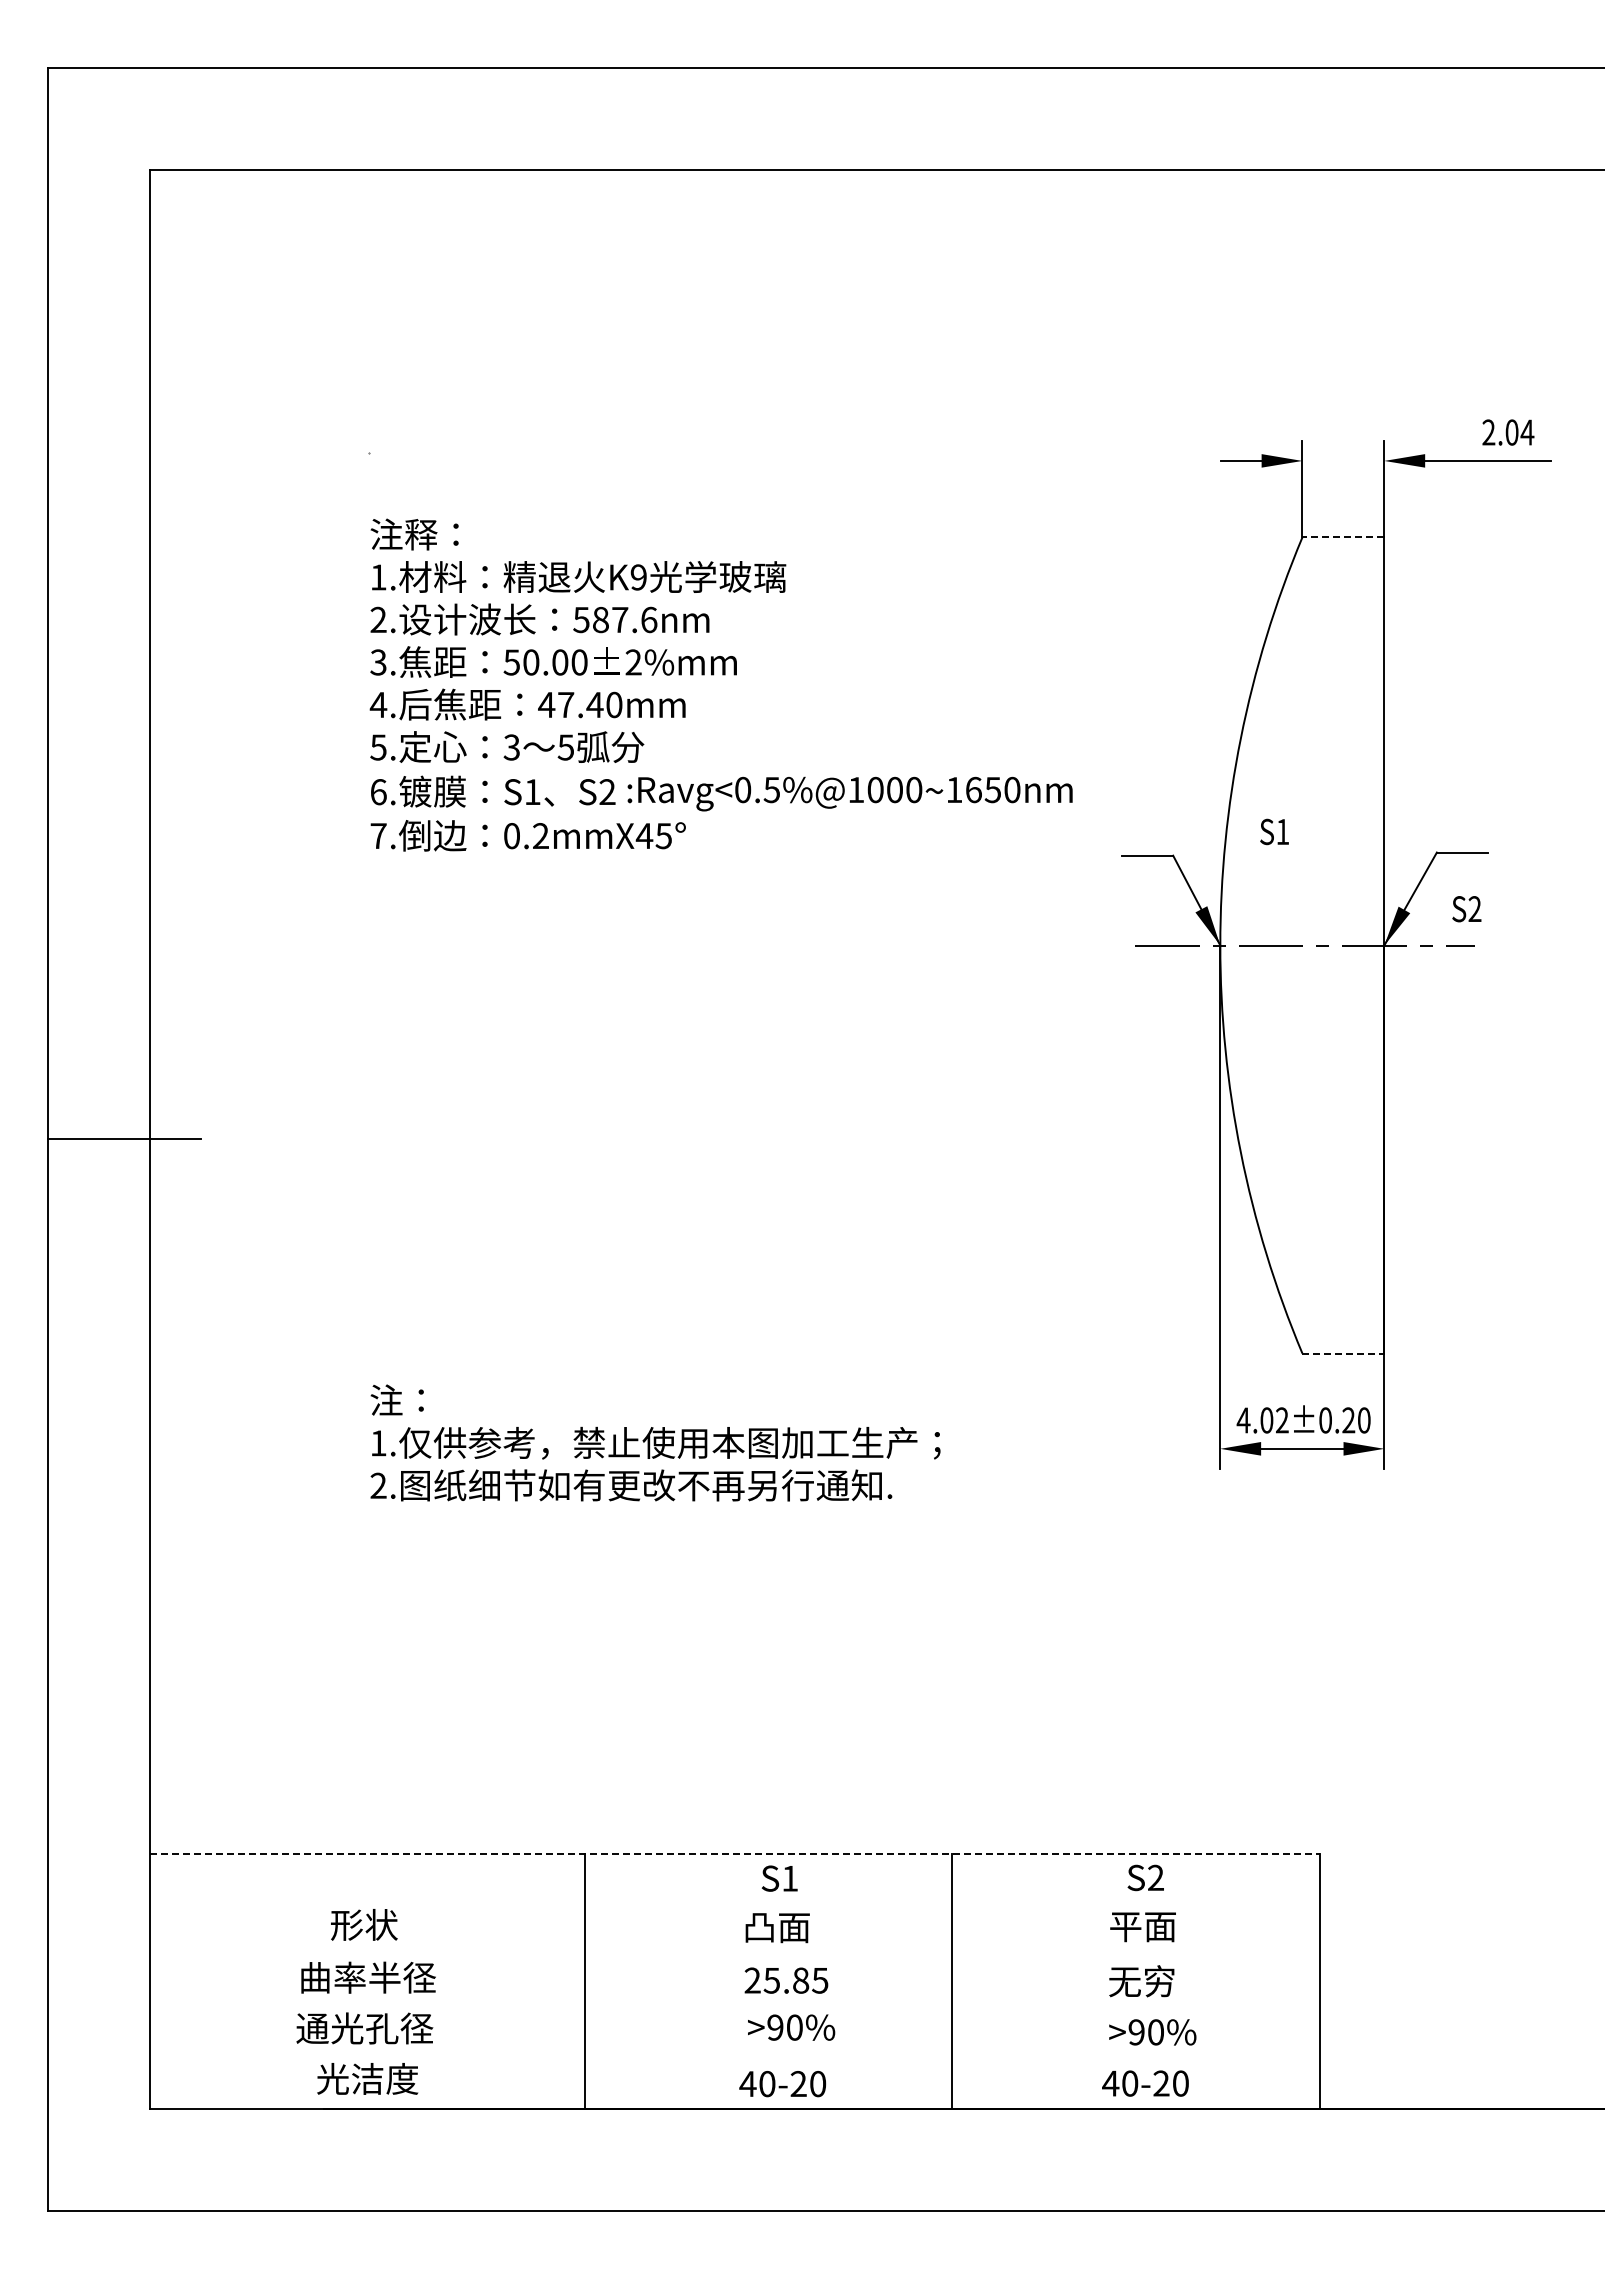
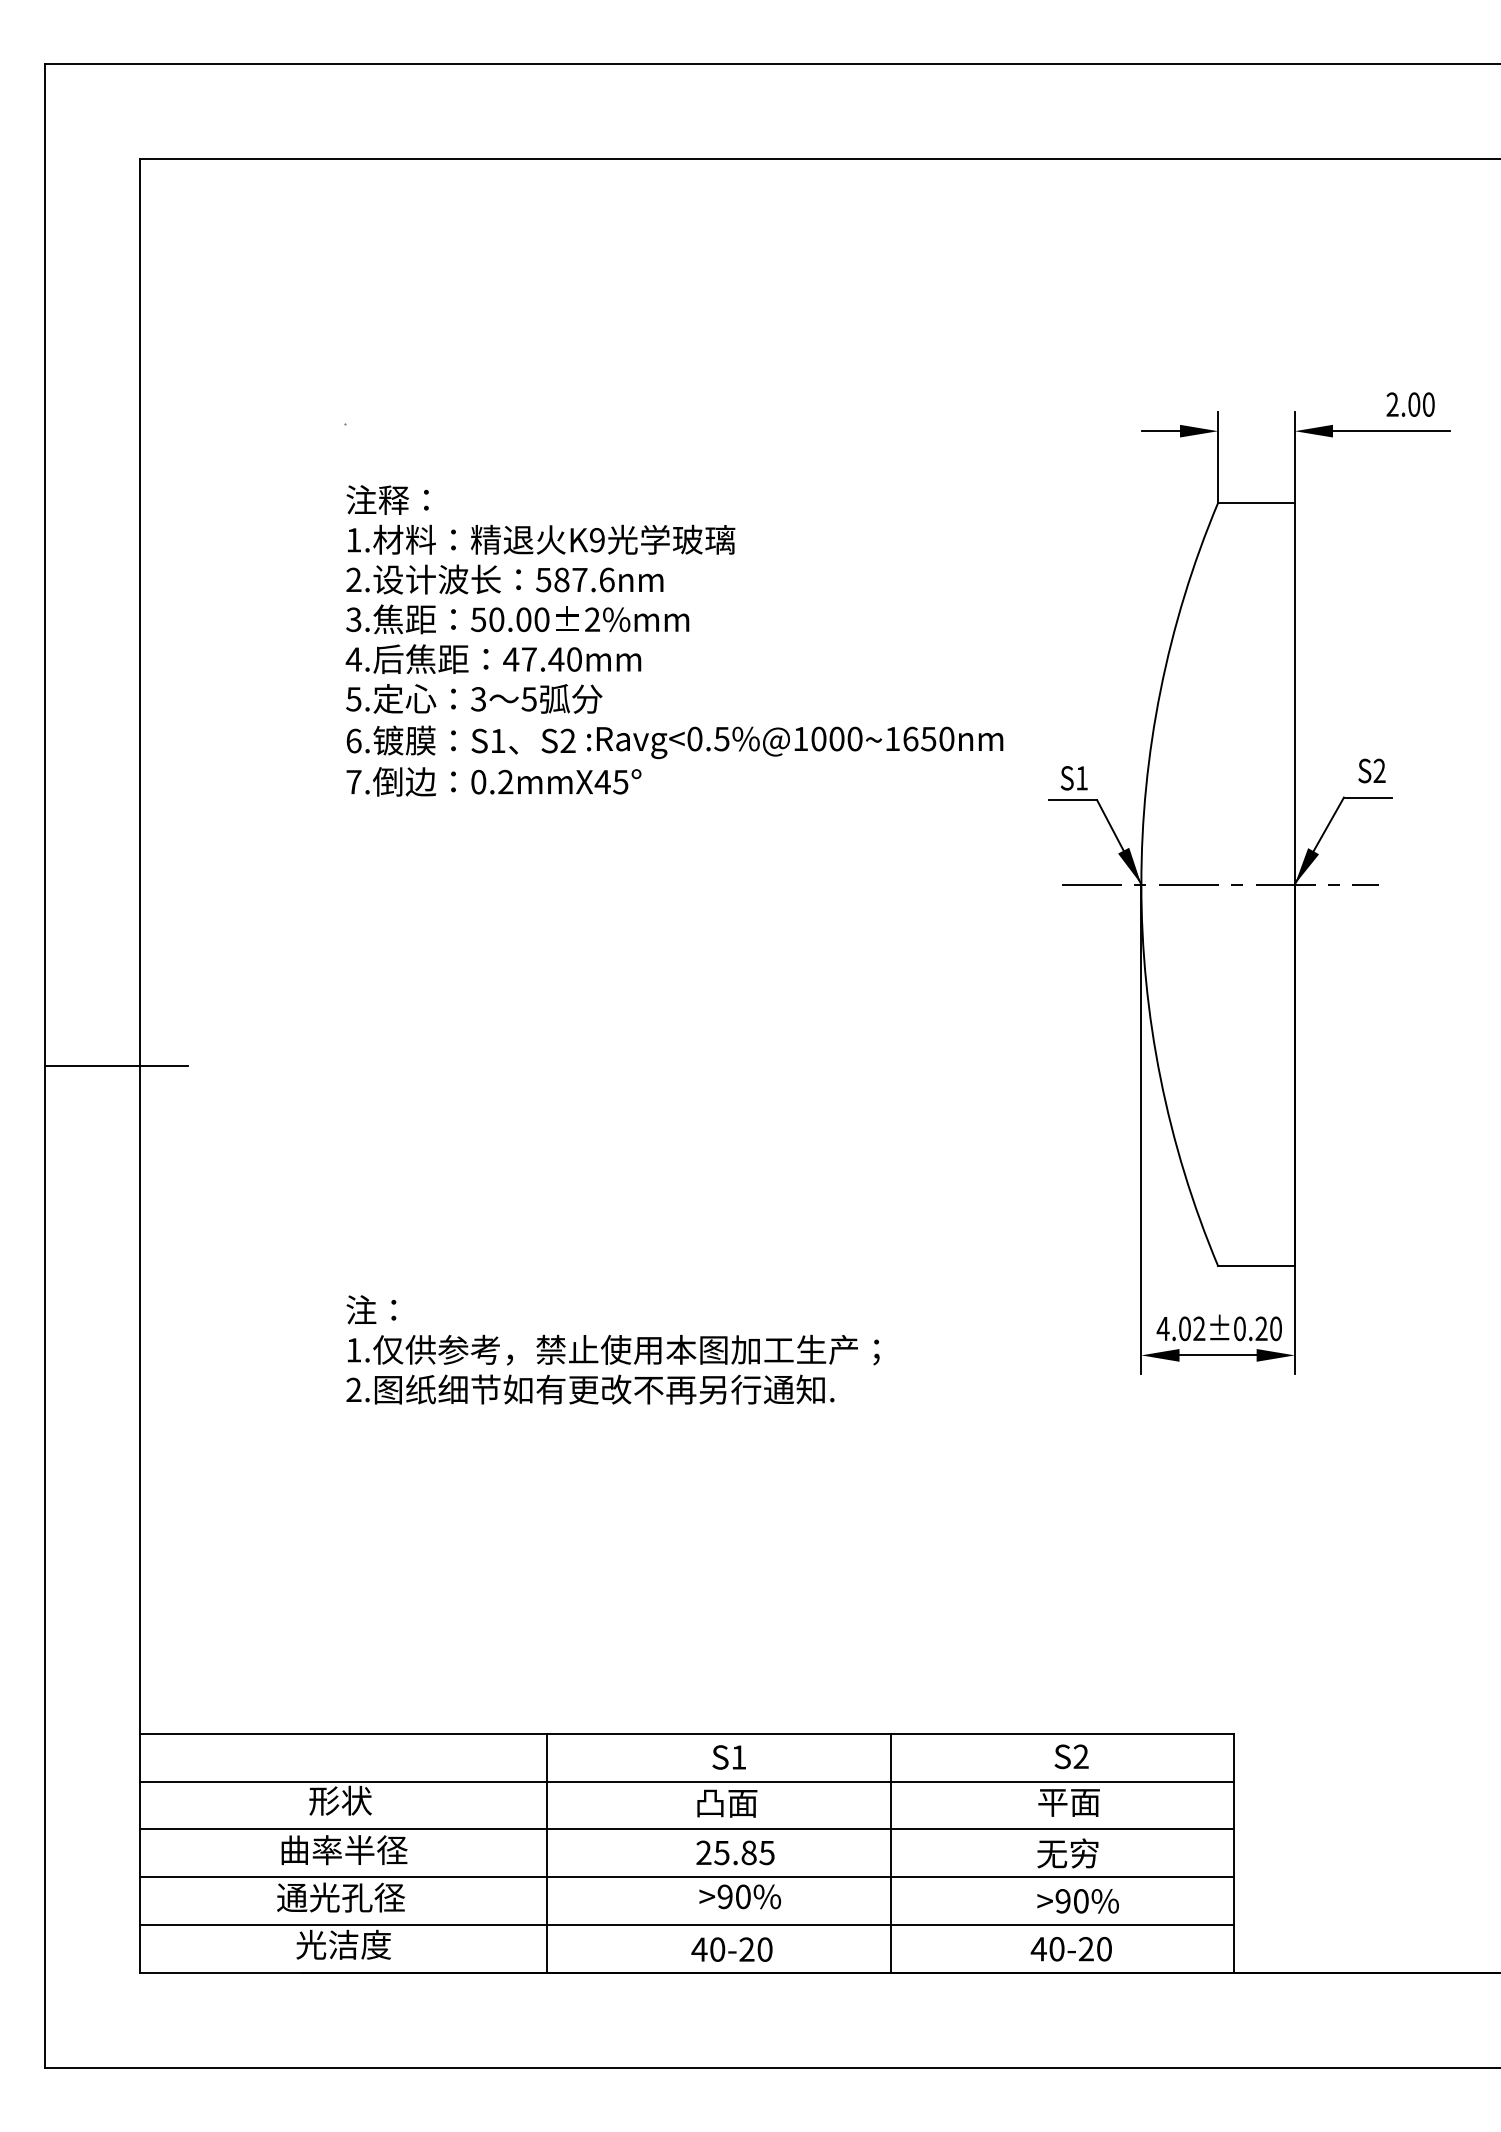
text: (1527, 432) -> (1428, 404), 2.04 -> 2.00
line: (1343, 537) -> (1256, 502), dashed -> solid
text: (1274, 831) -> (1074, 777), moved
text: (1466, 909) -> (1371, 771), moved
line: (1343, 1353) -> (1256, 1266), dashed -> solid
line: (734, 1853) -> (686, 1733), dashed -> solid
line: (734, 1904) -> (686, 1781), added
line: (734, 1955) -> (686, 1829), added
line: (734, 2006) -> (686, 1877), added
line: (734, 2057) -> (686, 1924), added

